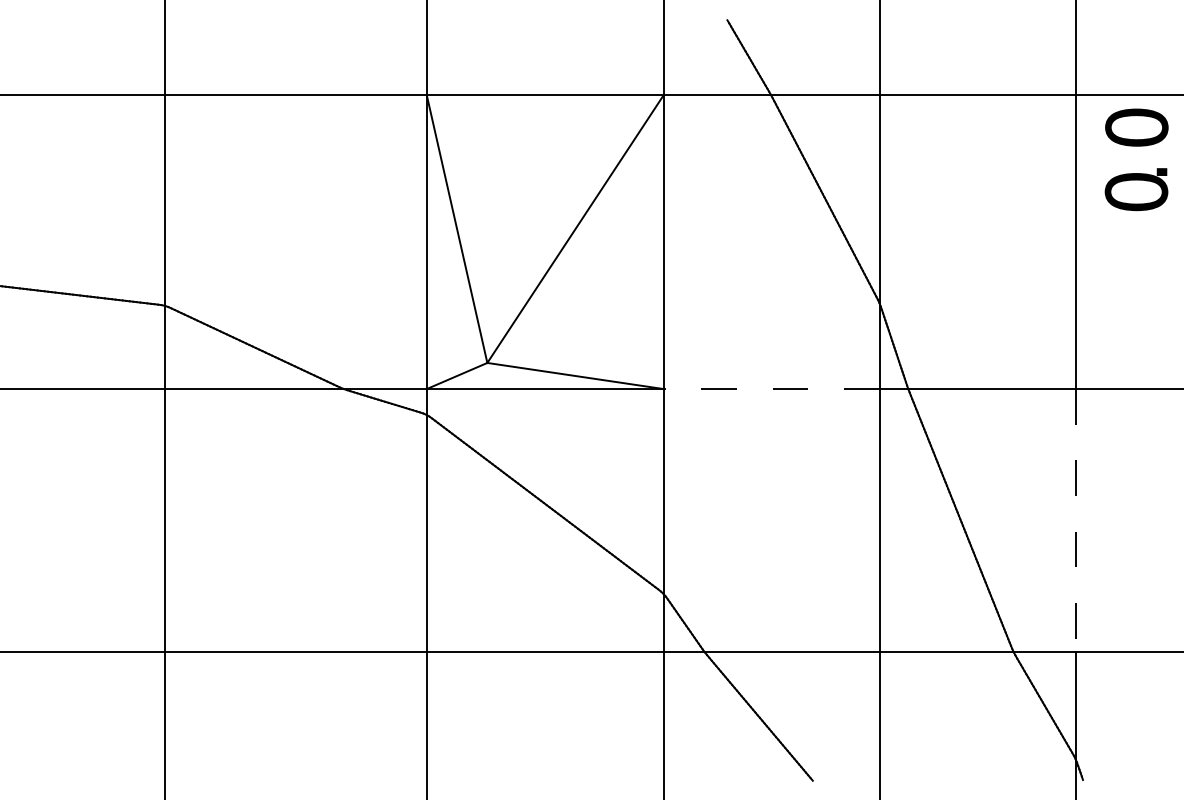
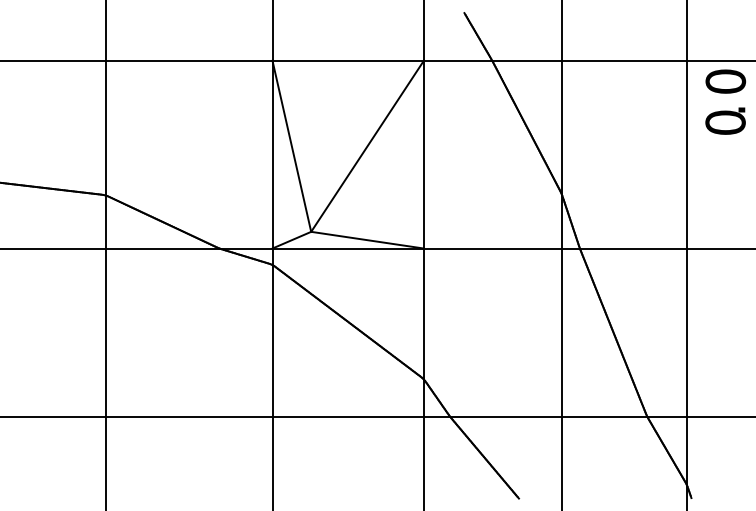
line: (771, 389) -> (492, 248), dashed -> solid
line: (1075, 522) -> (686, 333), dashed -> solid

